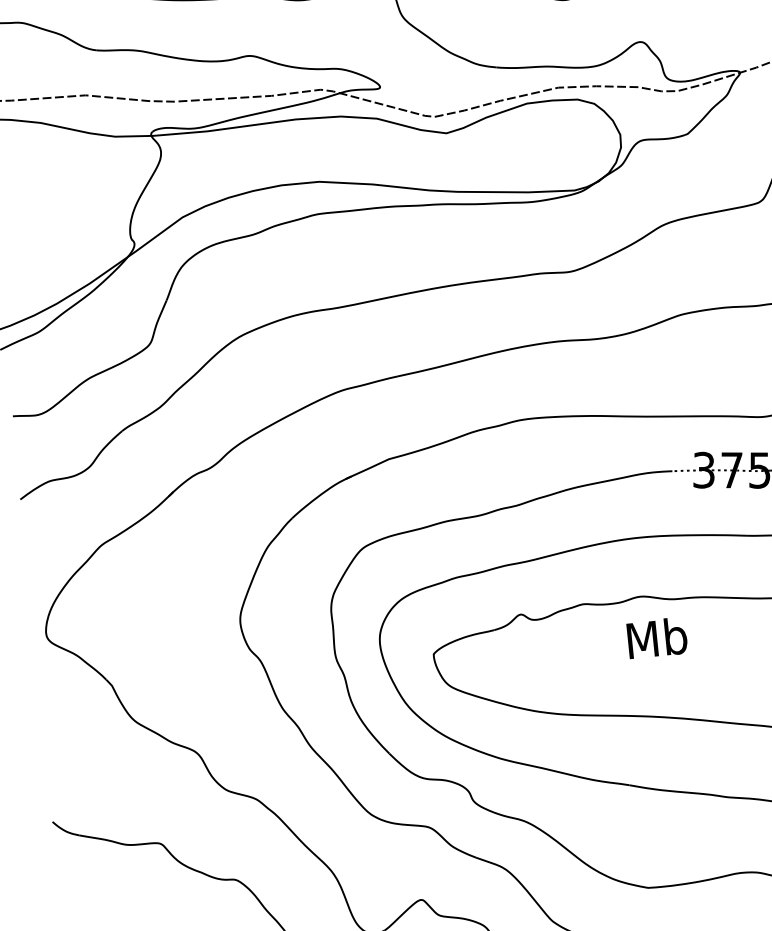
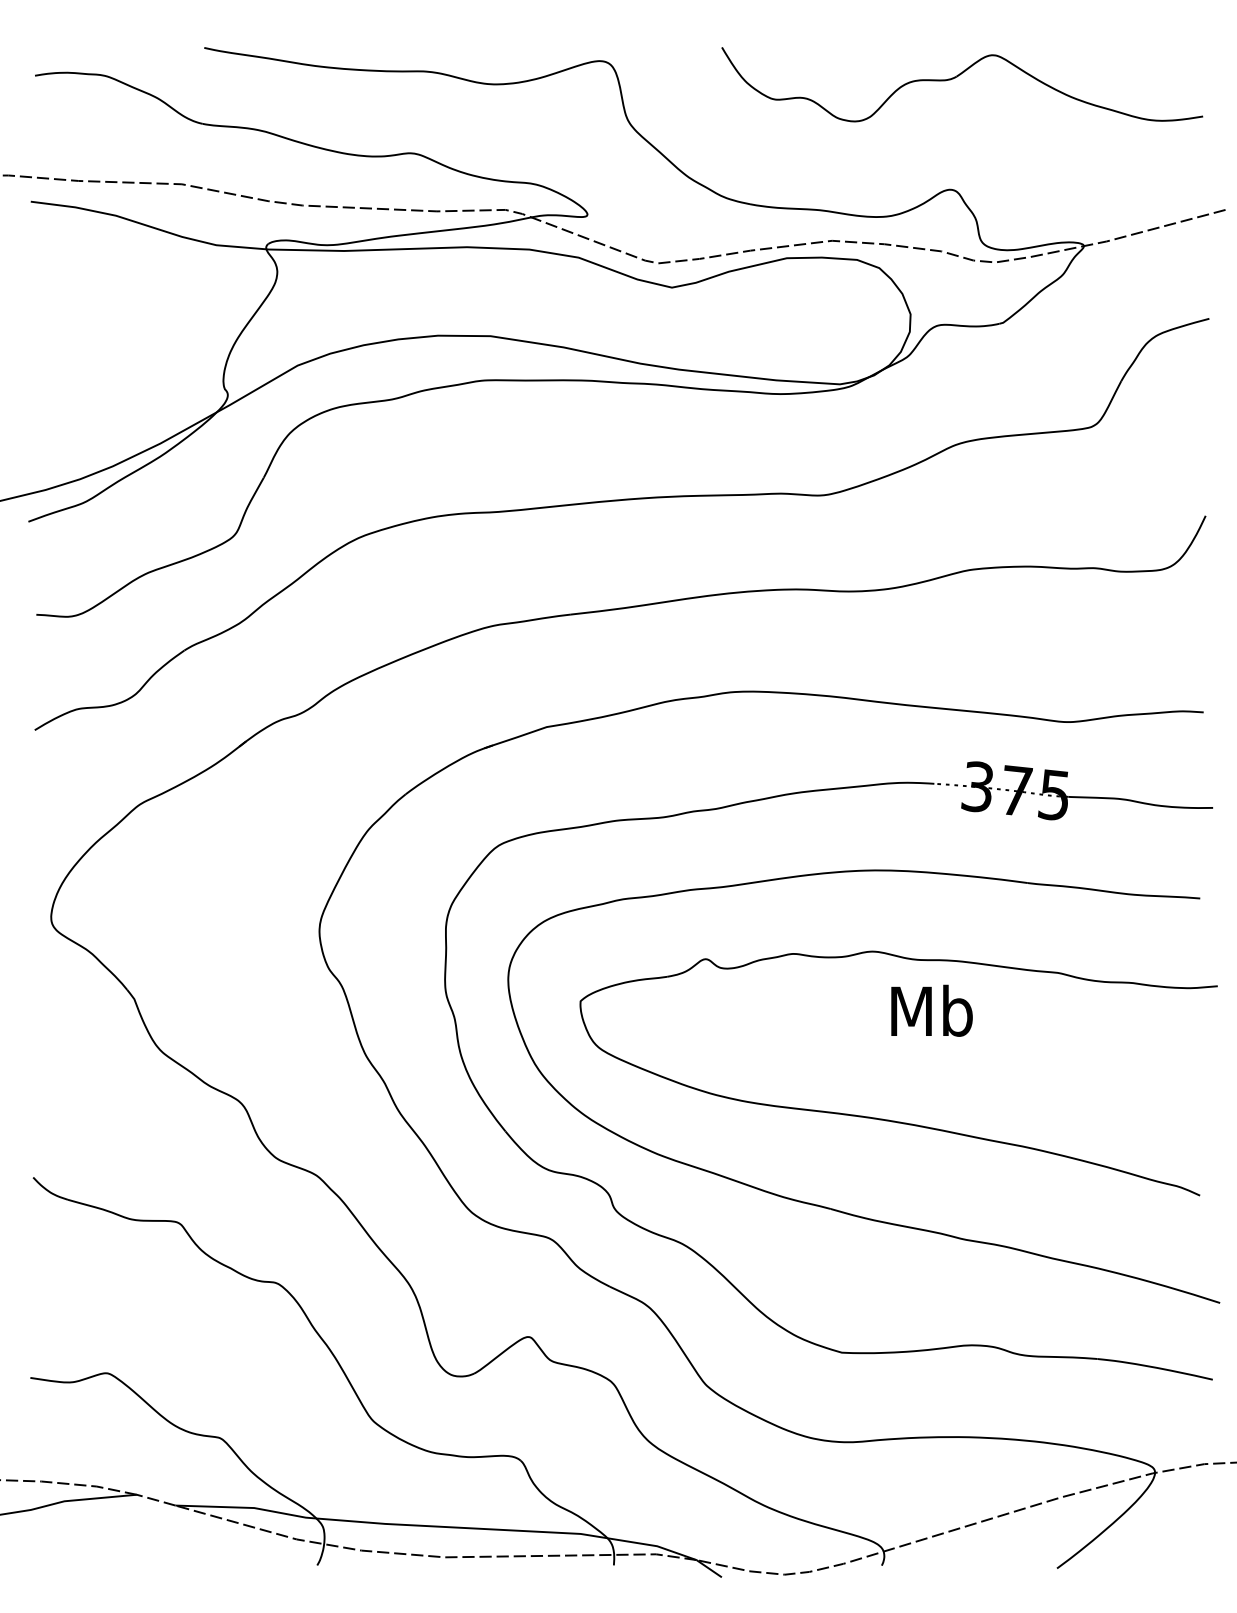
text: (656, 637) -> (931, 1010), moved

